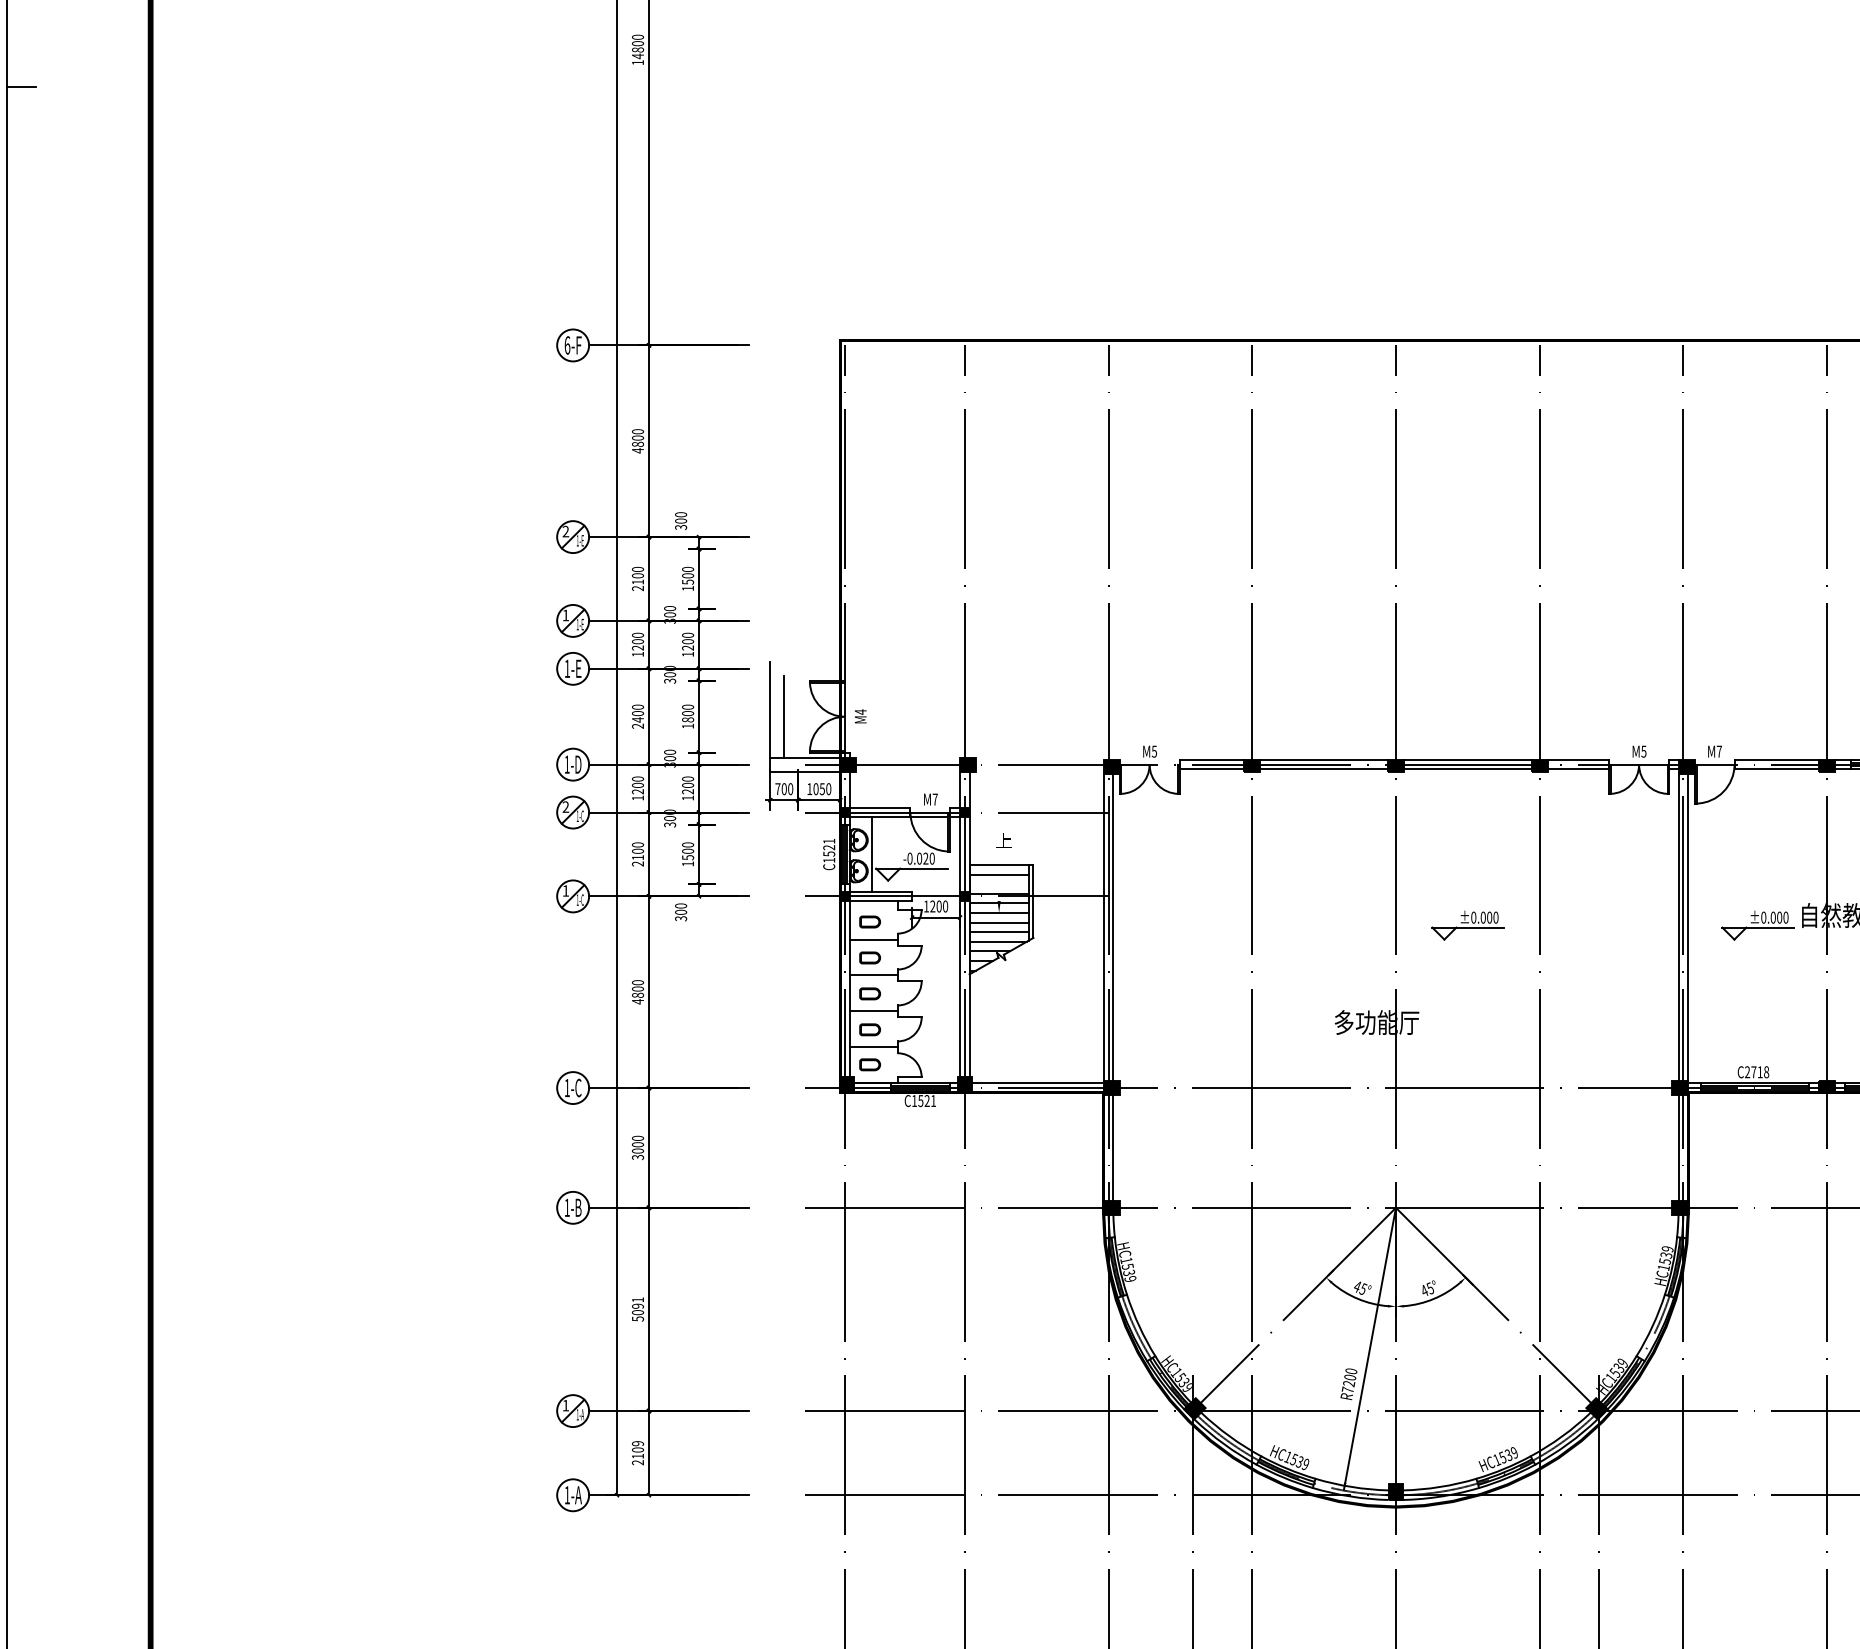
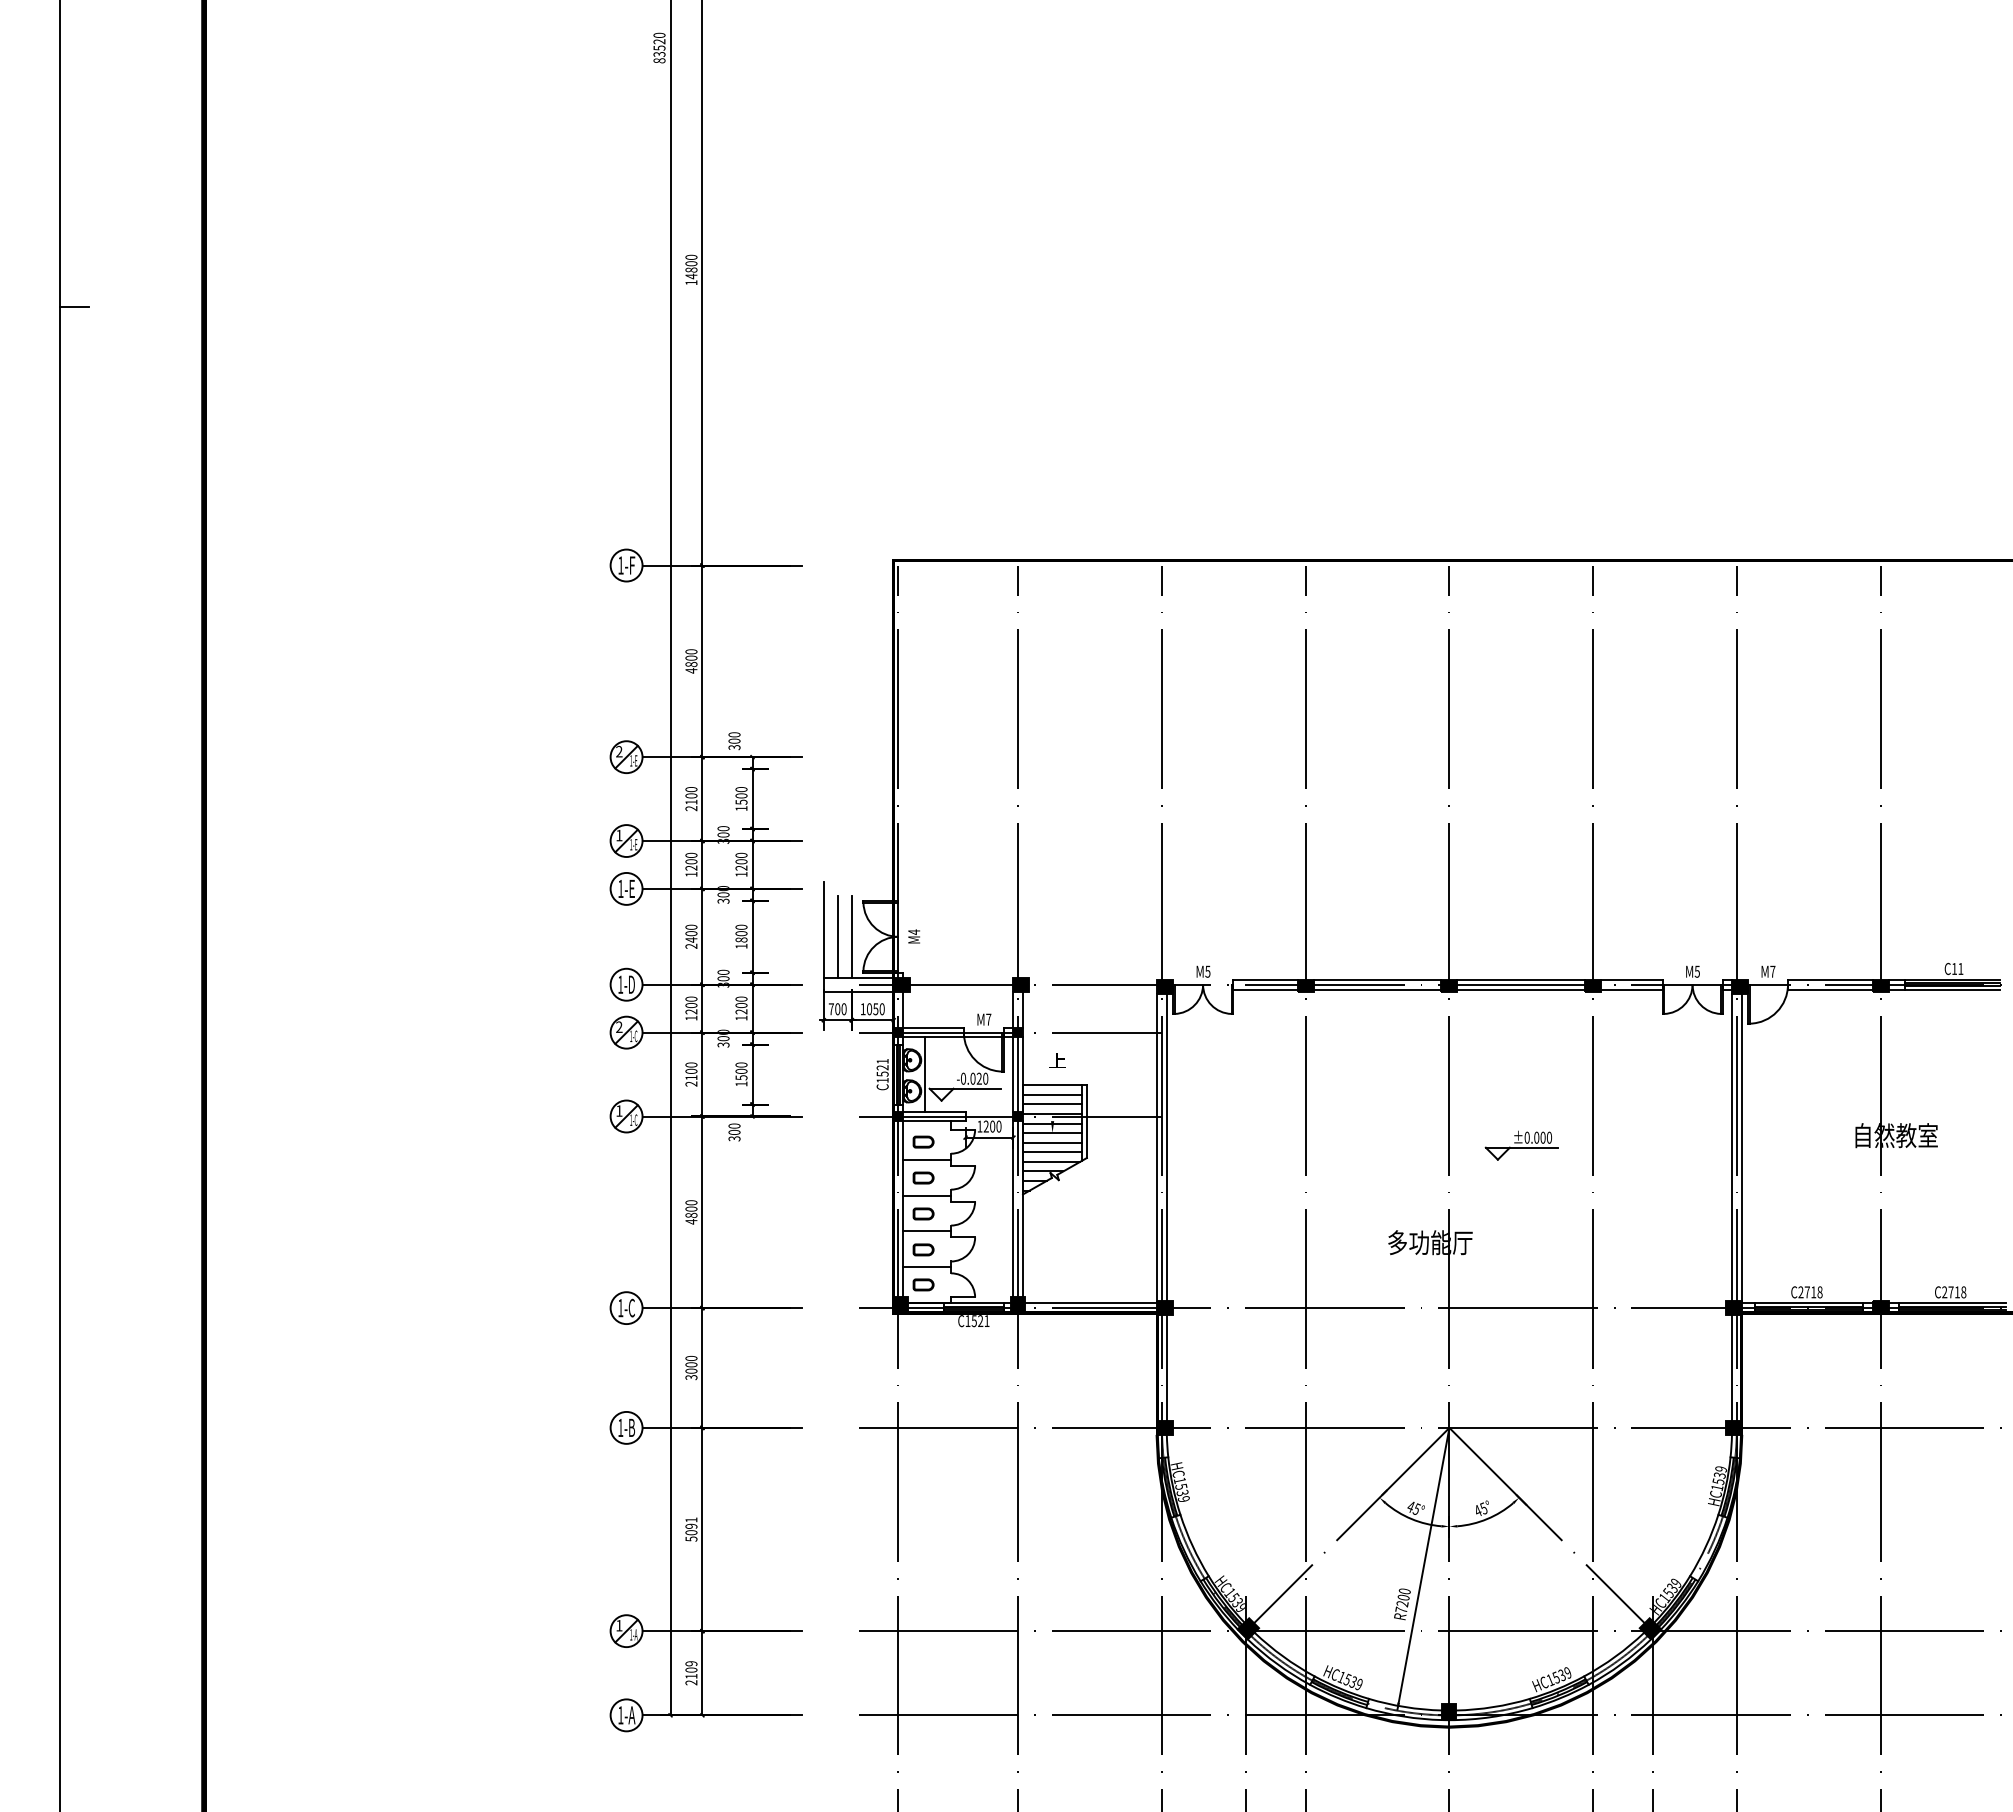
text: (567, 345) -> (620, 565), 6-F -> 1-F
line: (798, 716) -> (851, 936), added
line: (999, 884) -> (1052, 1104), added
part: (1758, 925) -> (1811, 1145), removed

